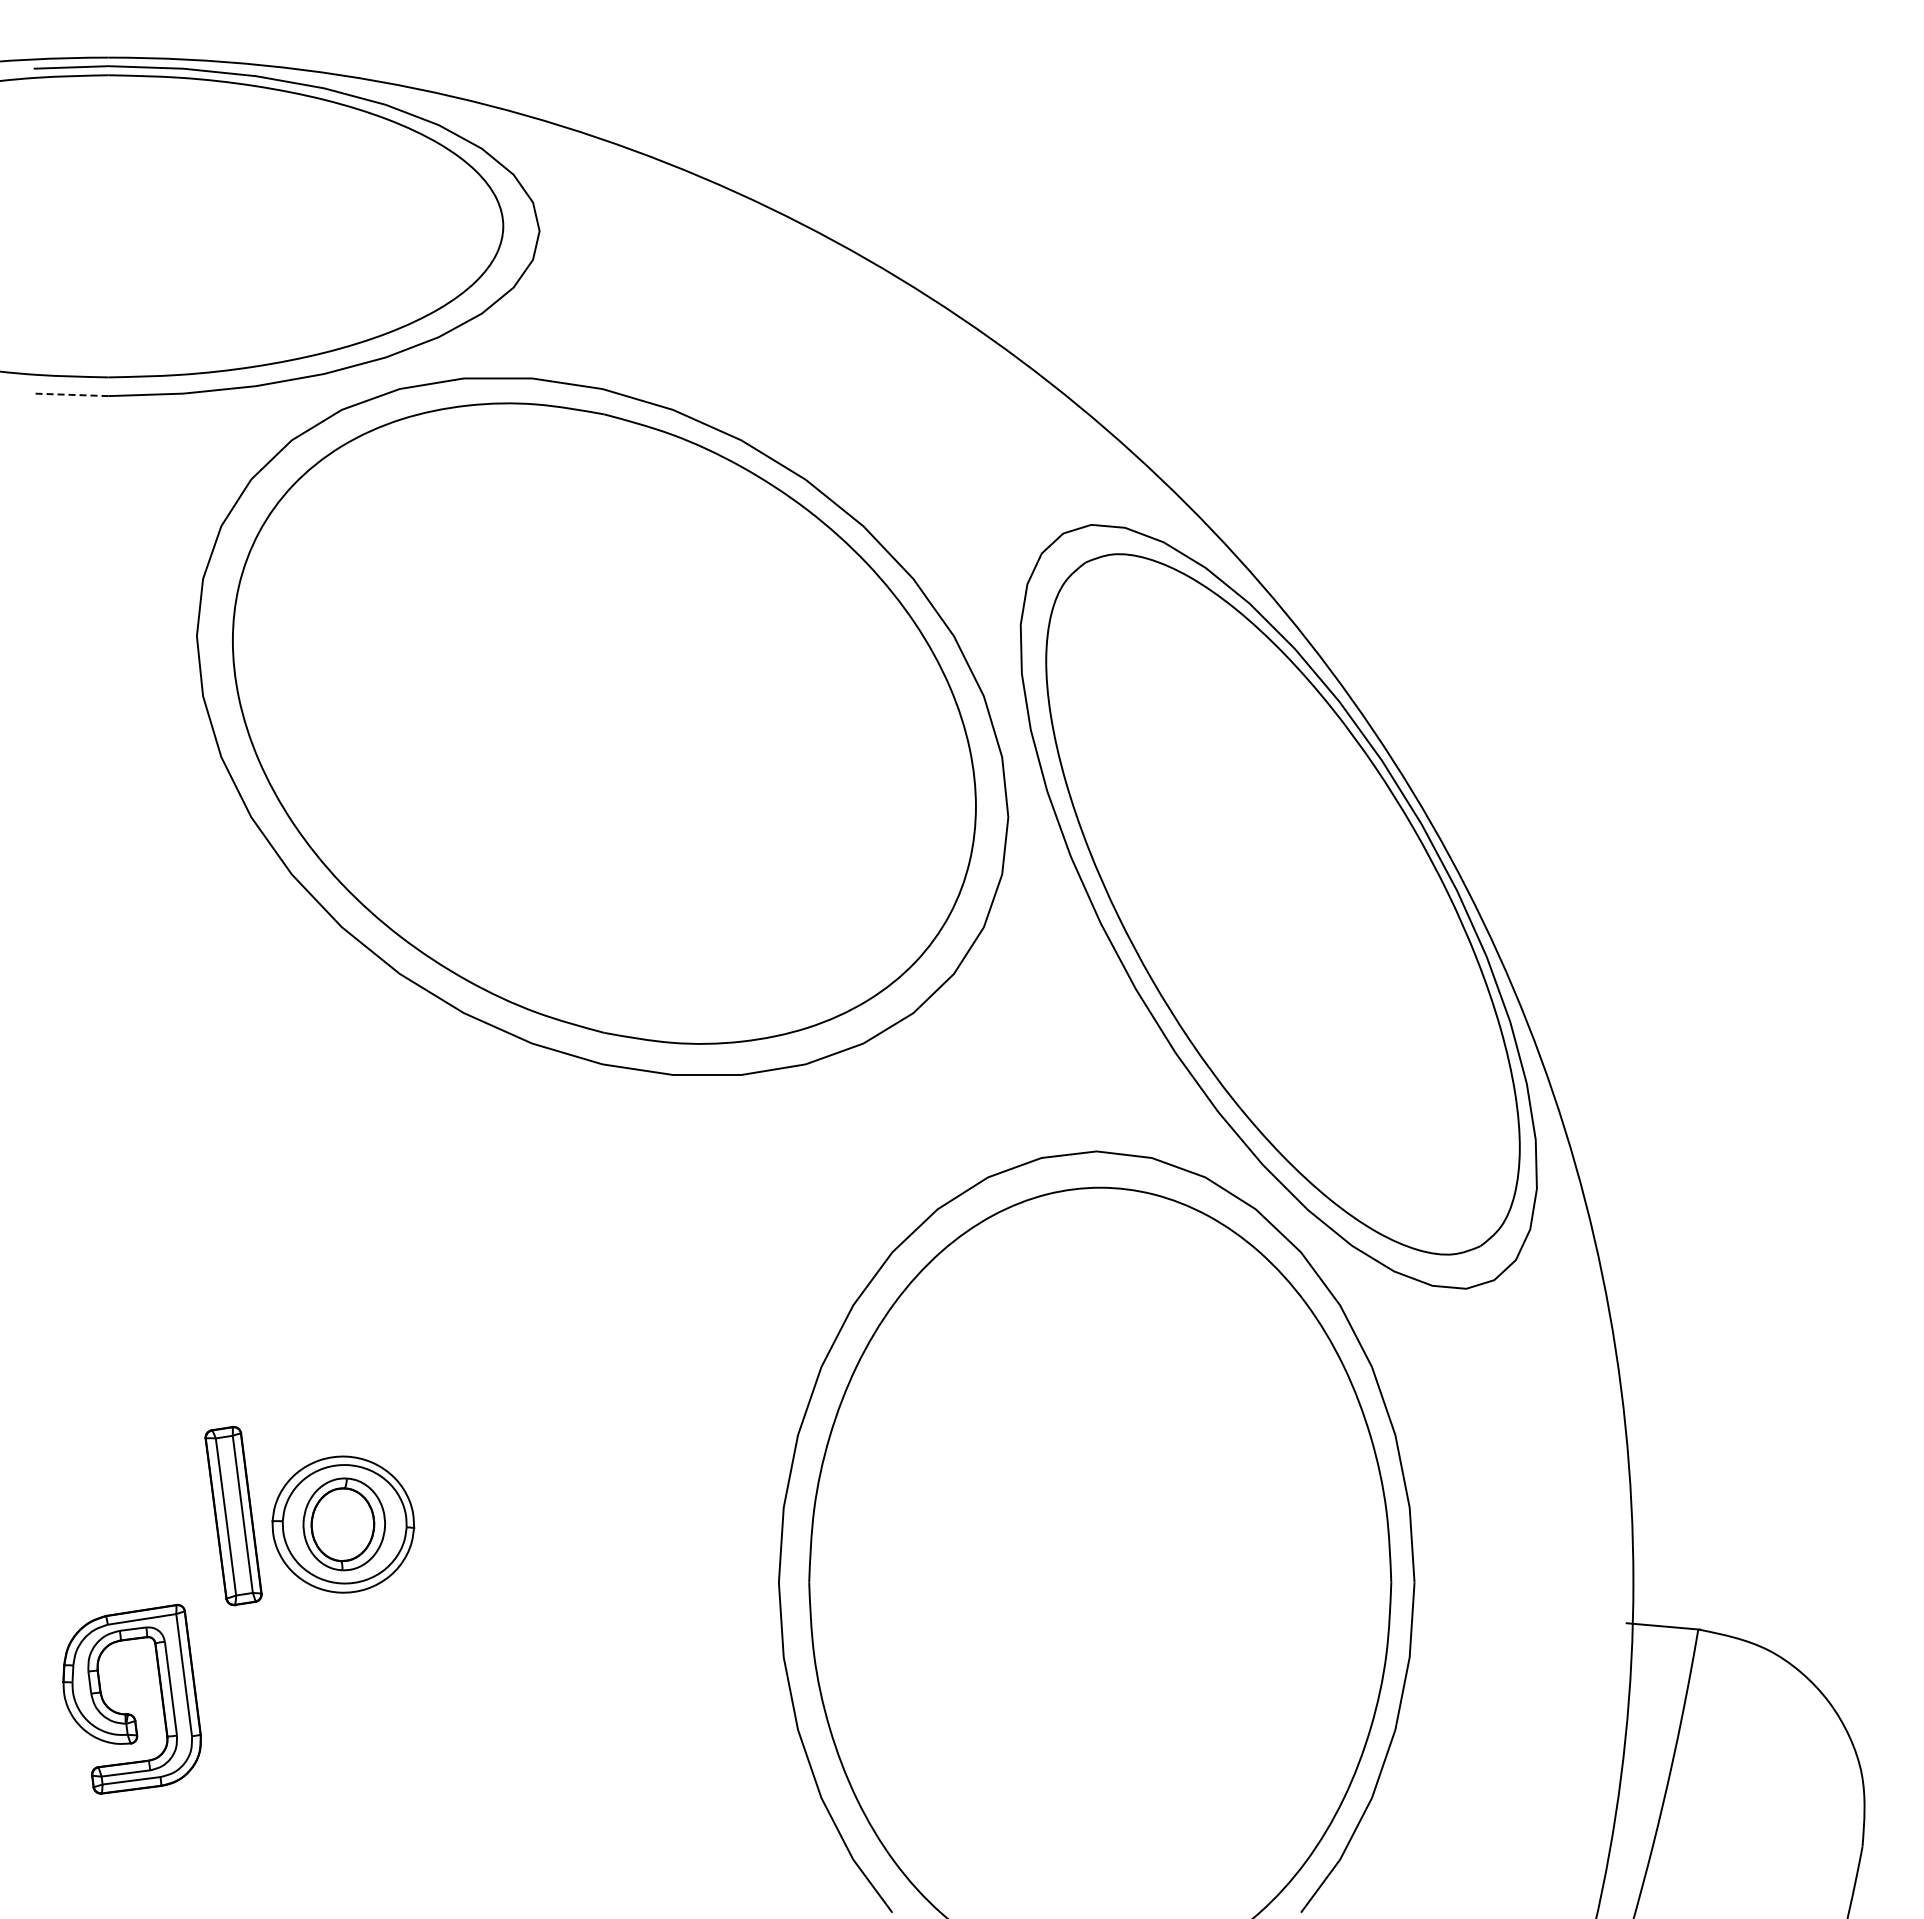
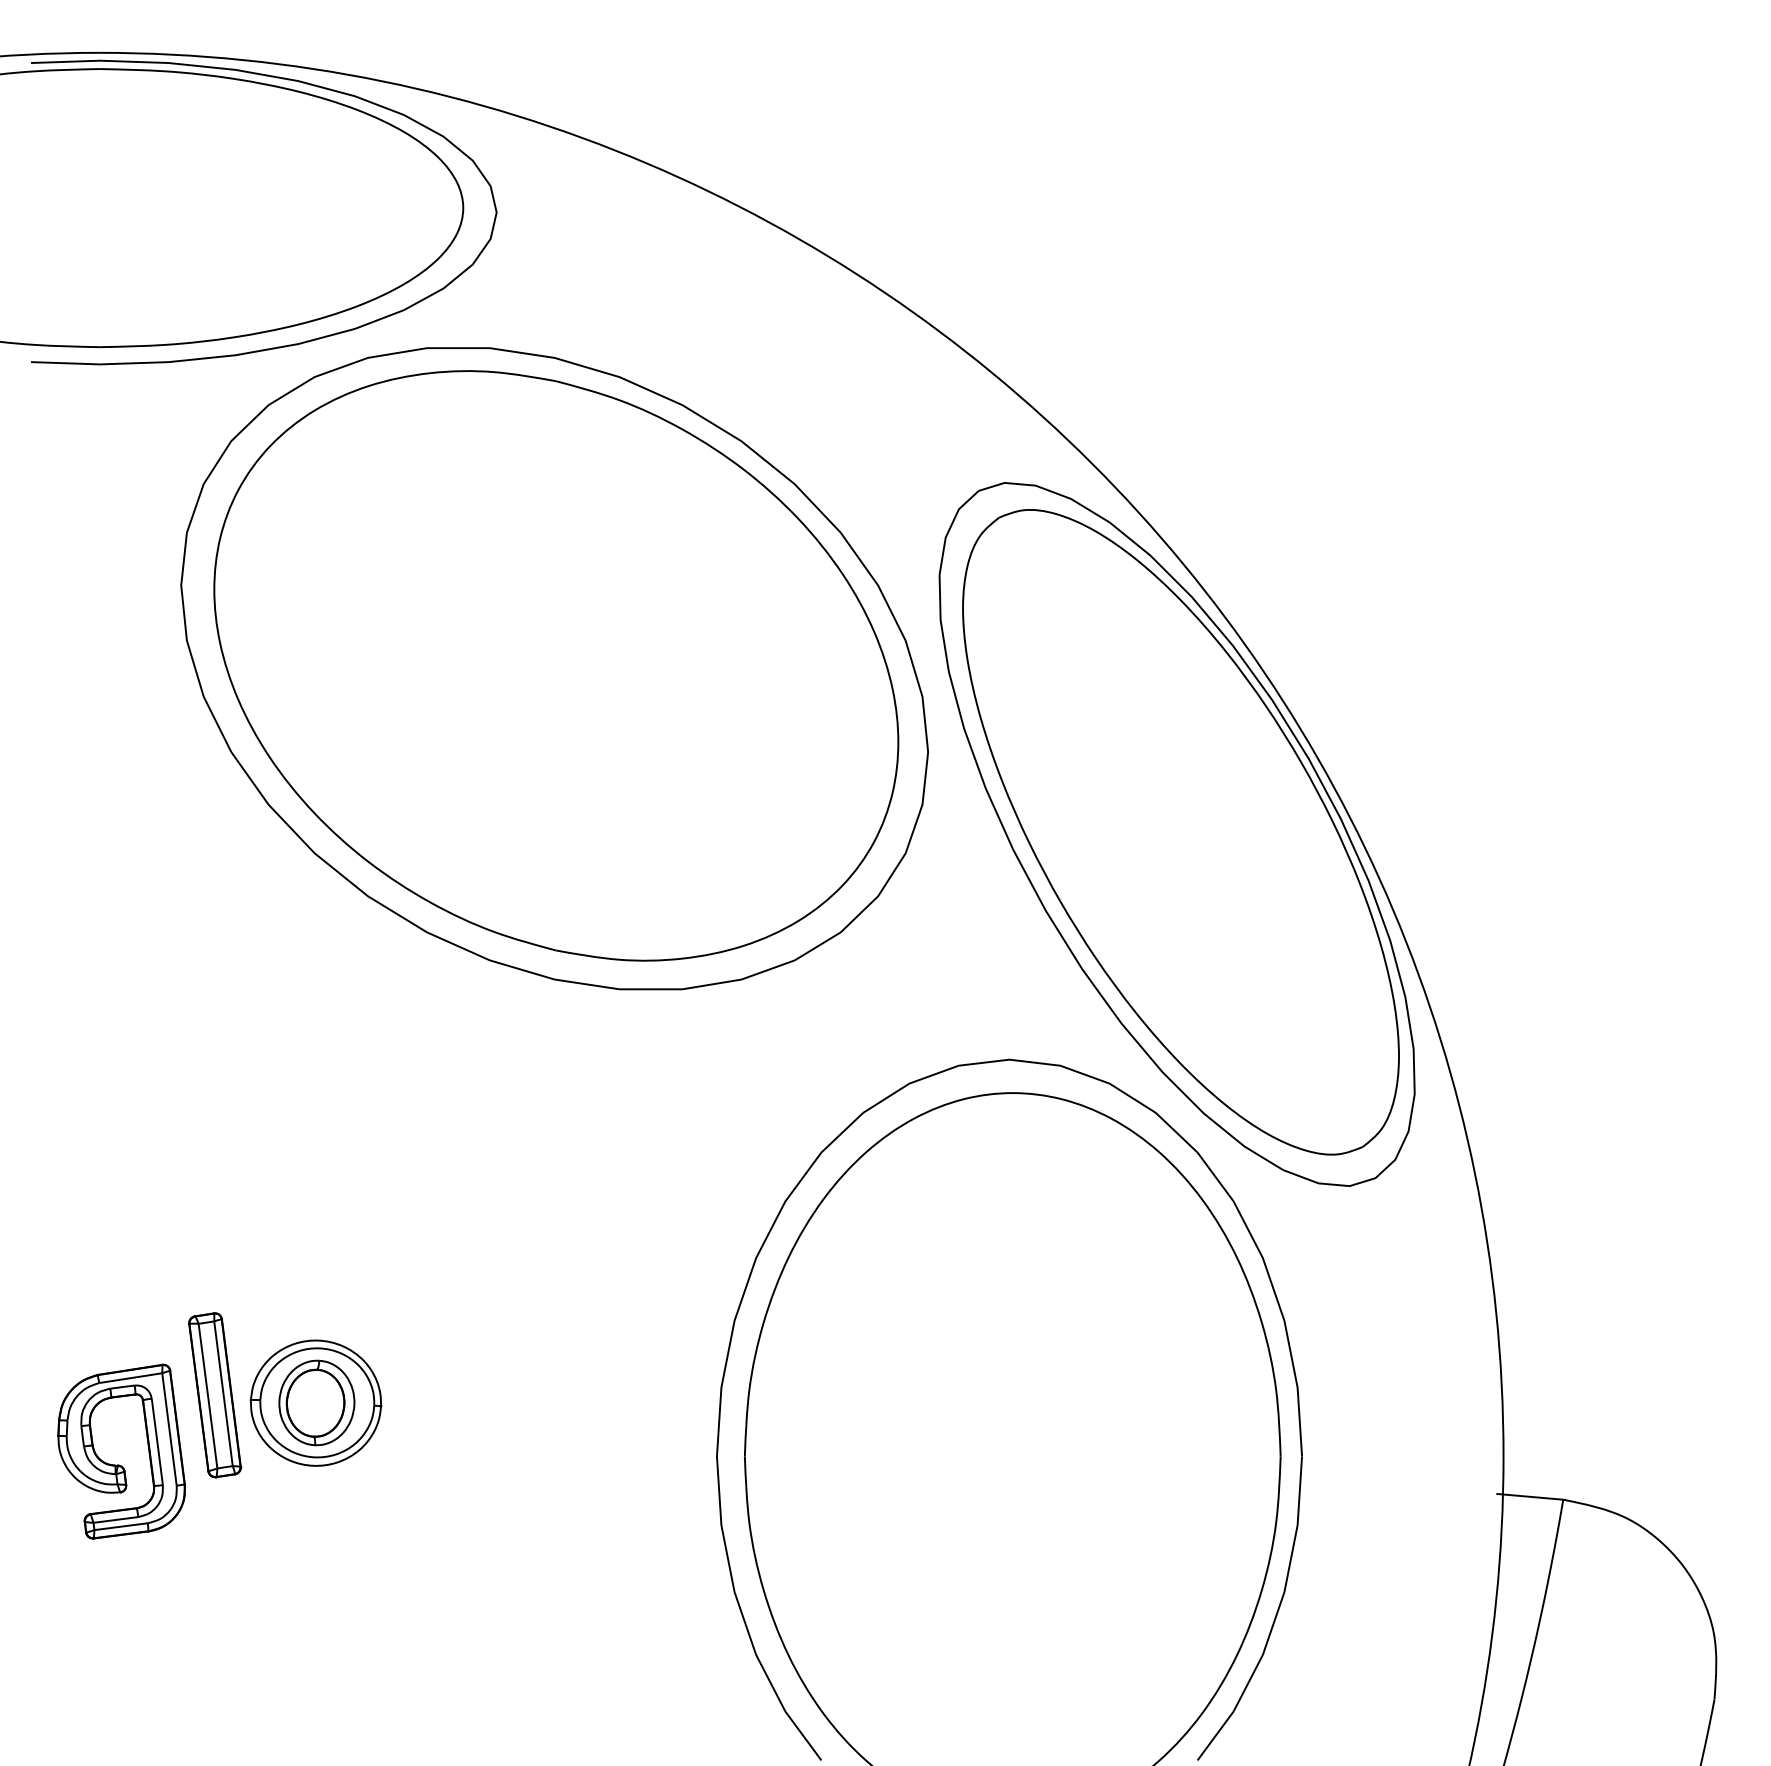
line: (70, 394) -> (64, 362), dashed -> solid
part: (130, 1713) -> (120, 1464), moved

